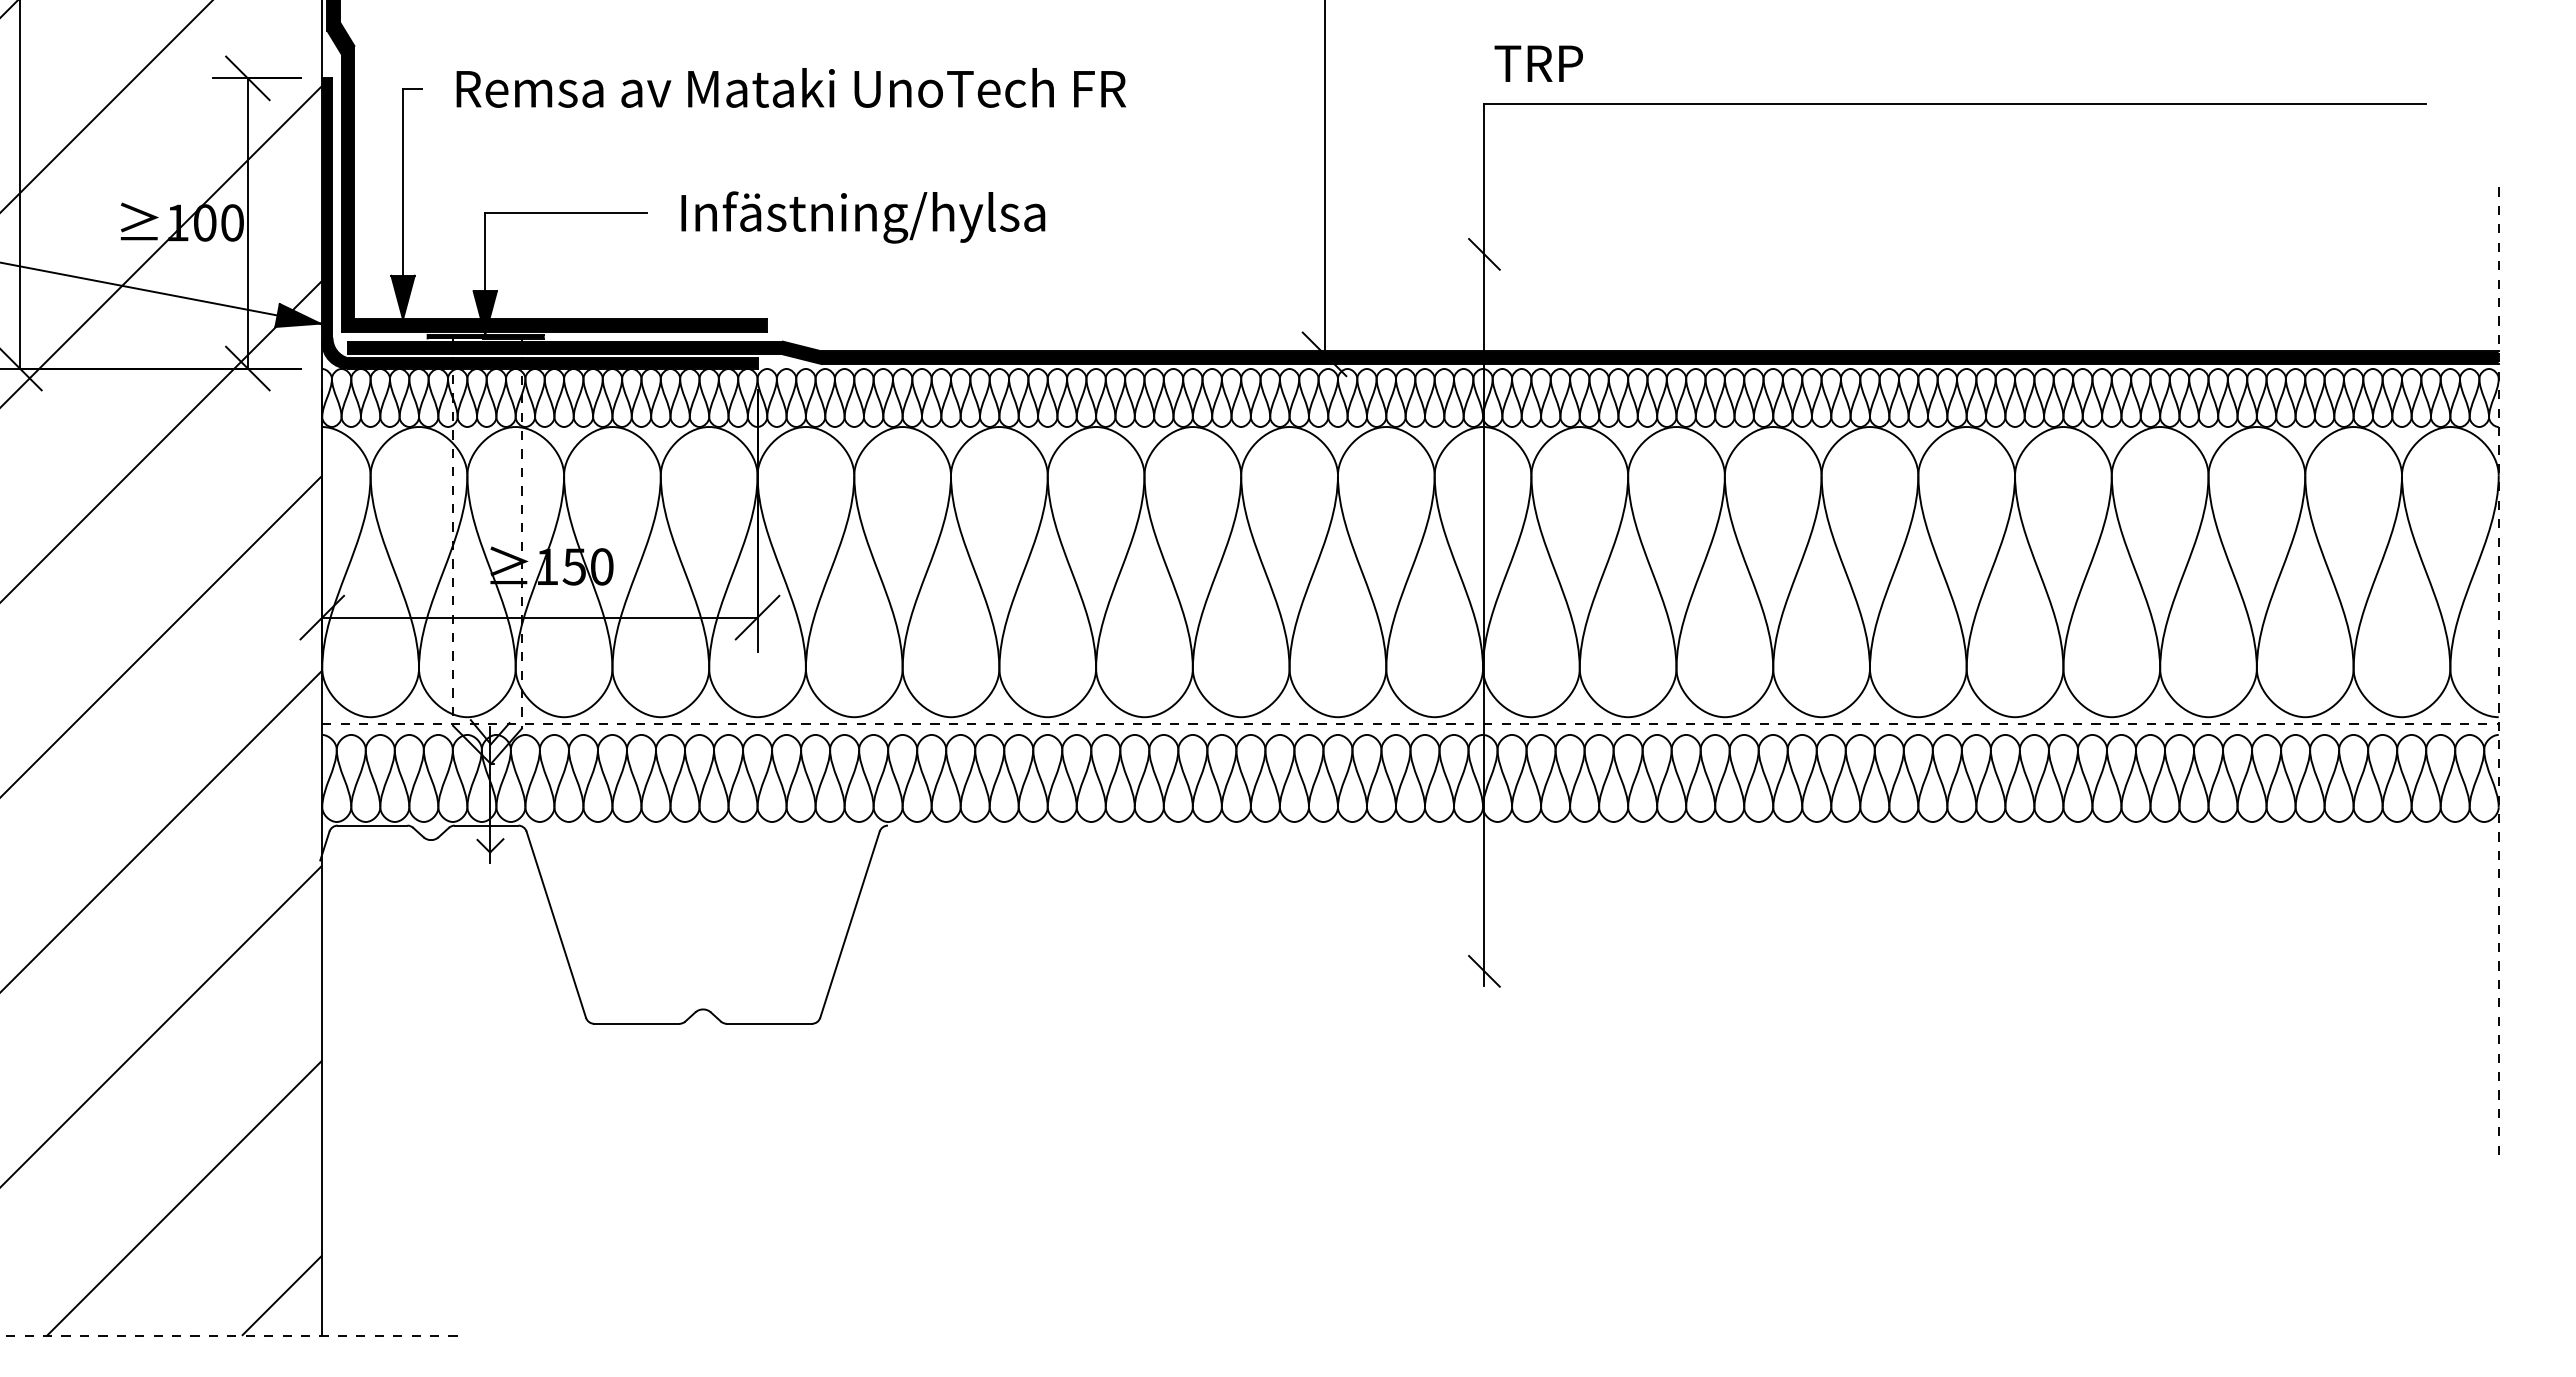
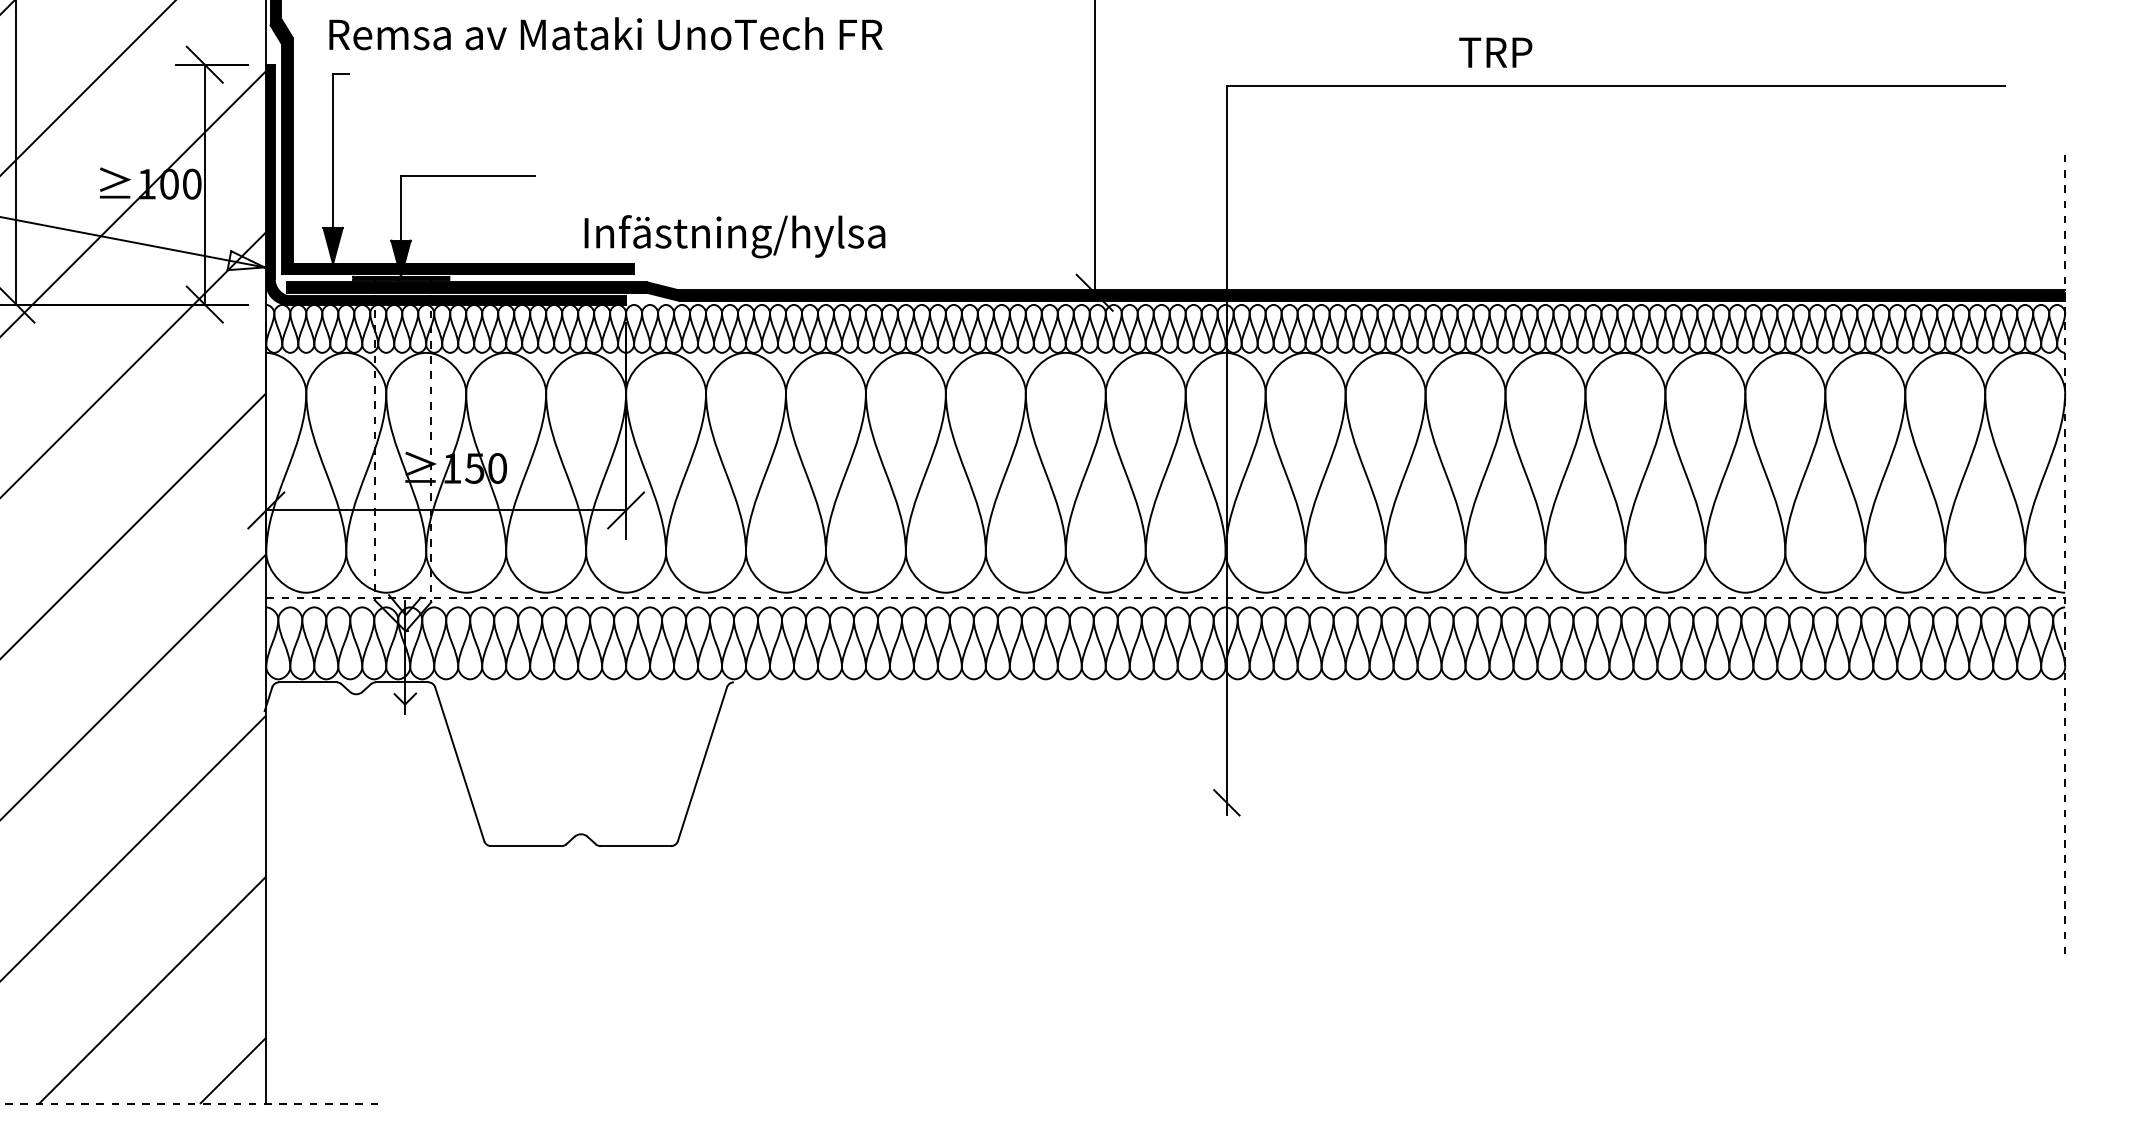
text: (1538, 63) -> (1495, 52), moved
text: (790, 87) -> (605, 33), moved
text: (863, 217) -> (735, 236), moved
line: (1484, 254) -> (1226, 210), removed
fill: (297, 315) -> (245, 260), removed

